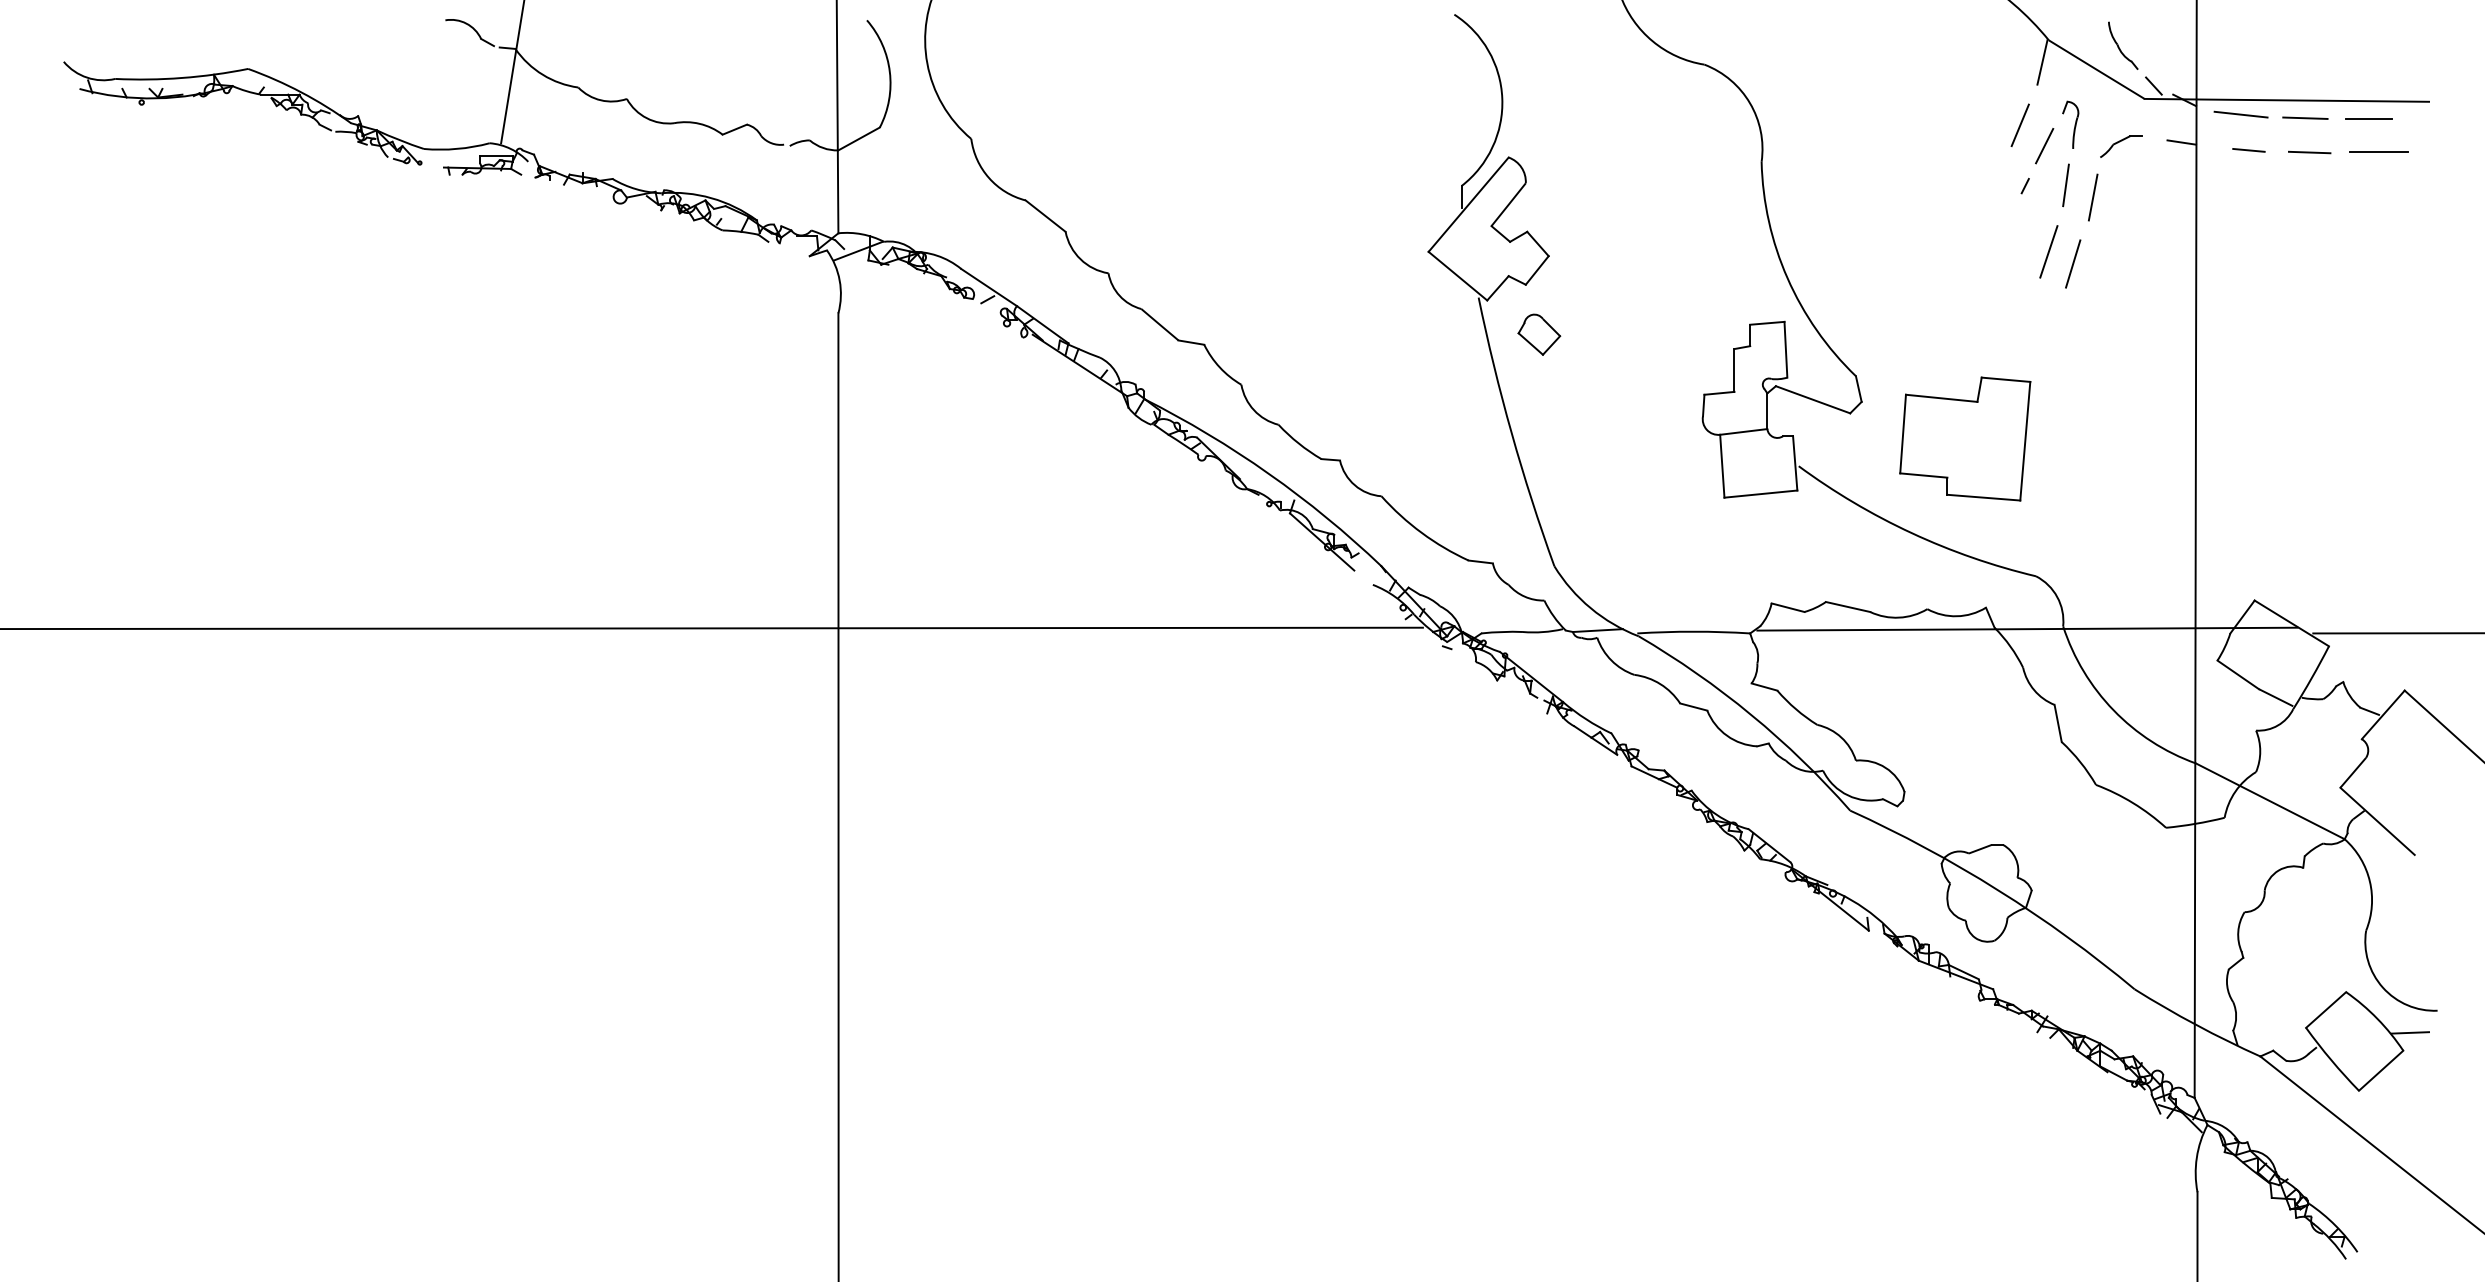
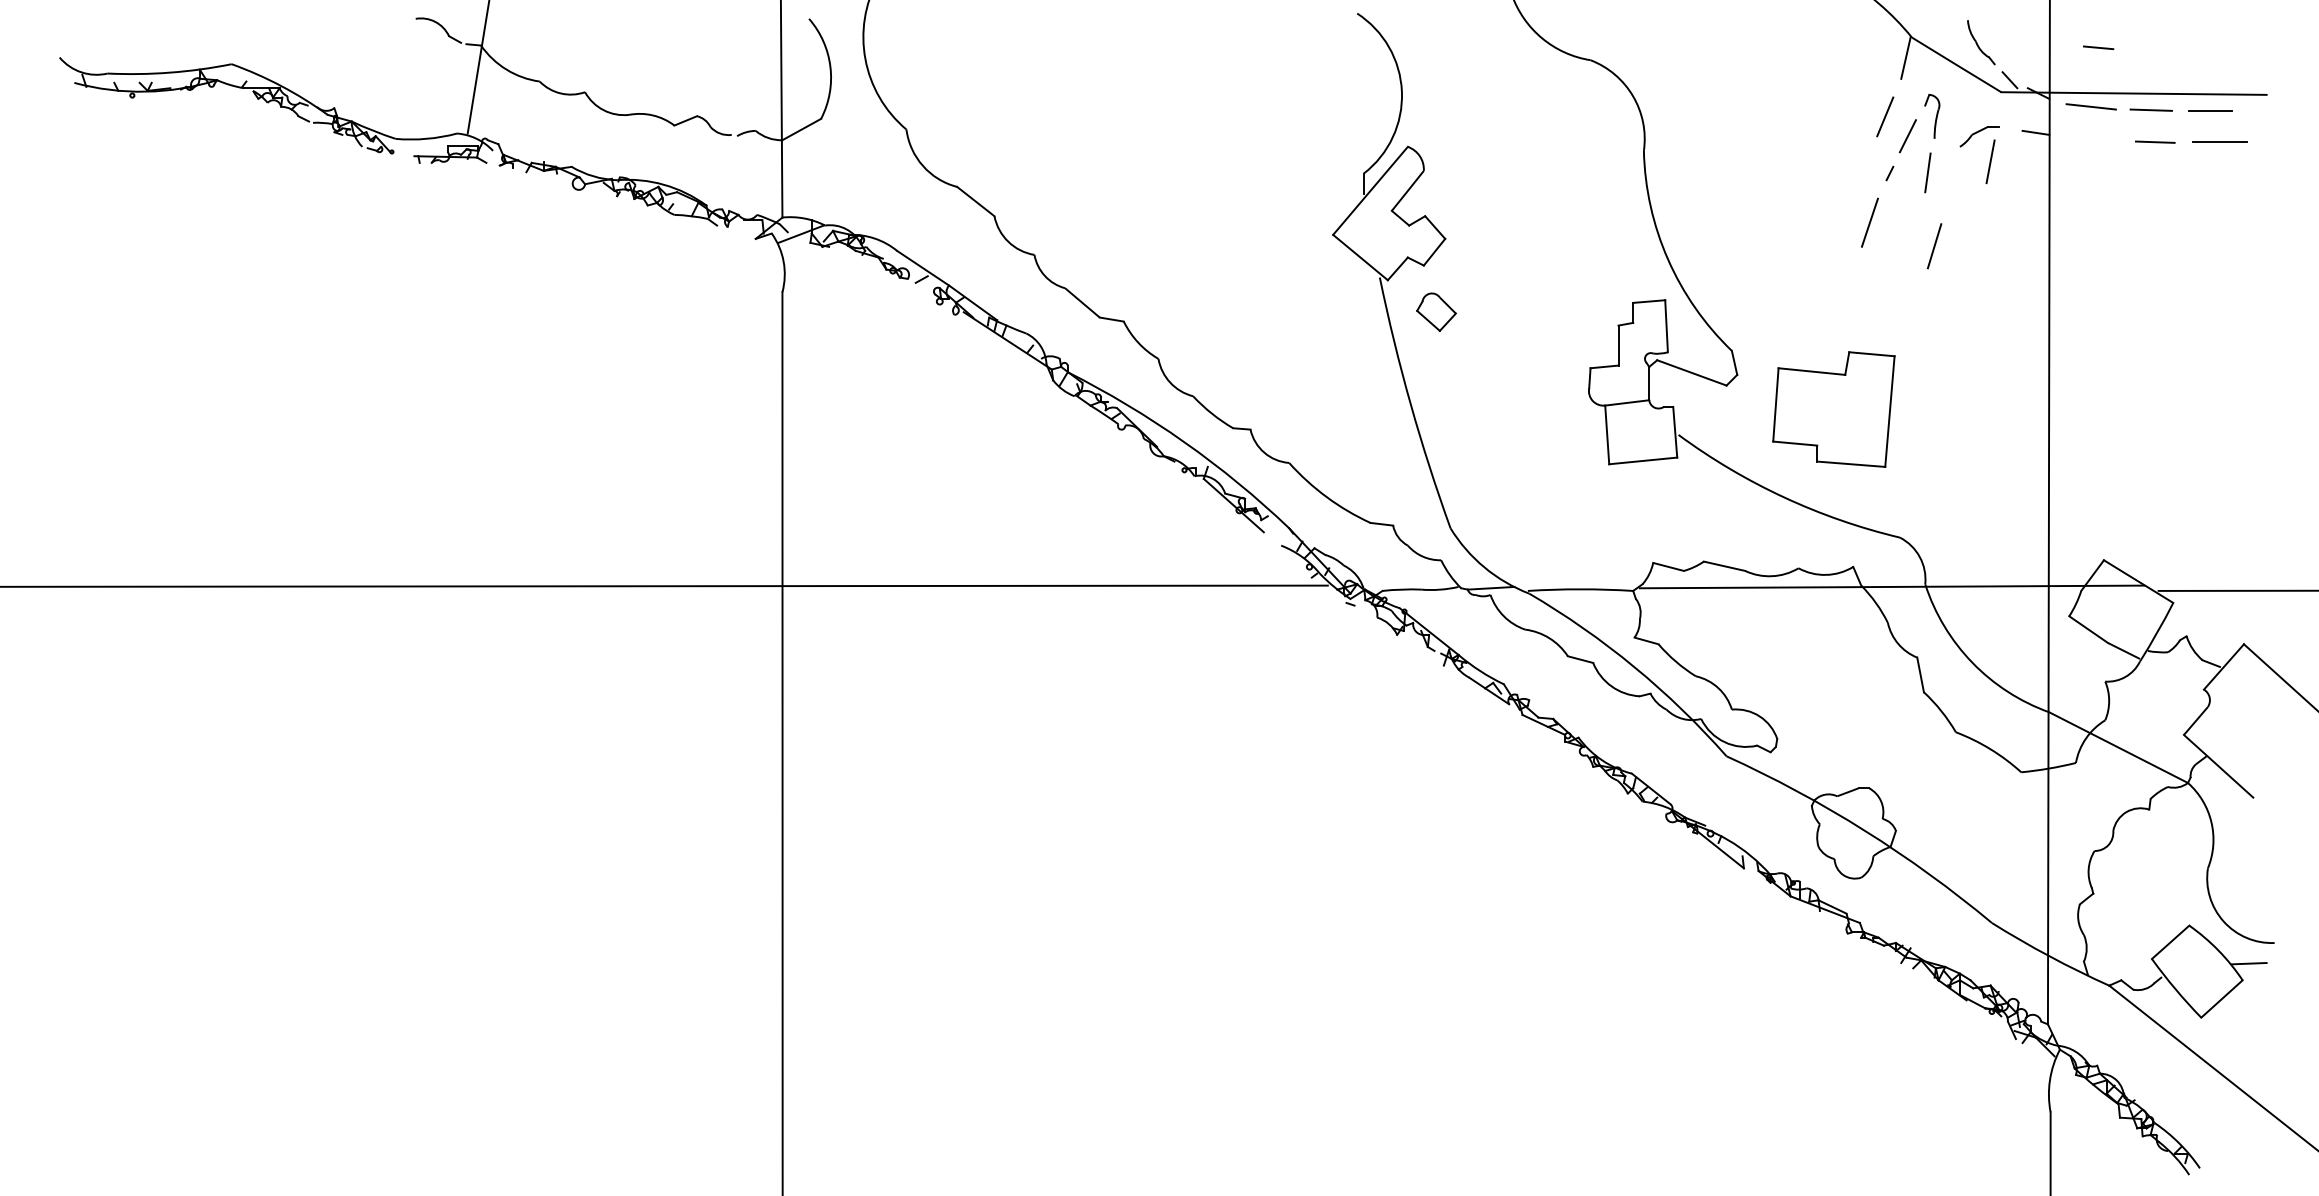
line: (2248, 150) -> (2098, 47), moved
line: (2093, 197) -> (1990, 161), moved
line: (2048, 251) -> (1869, 222), moved

